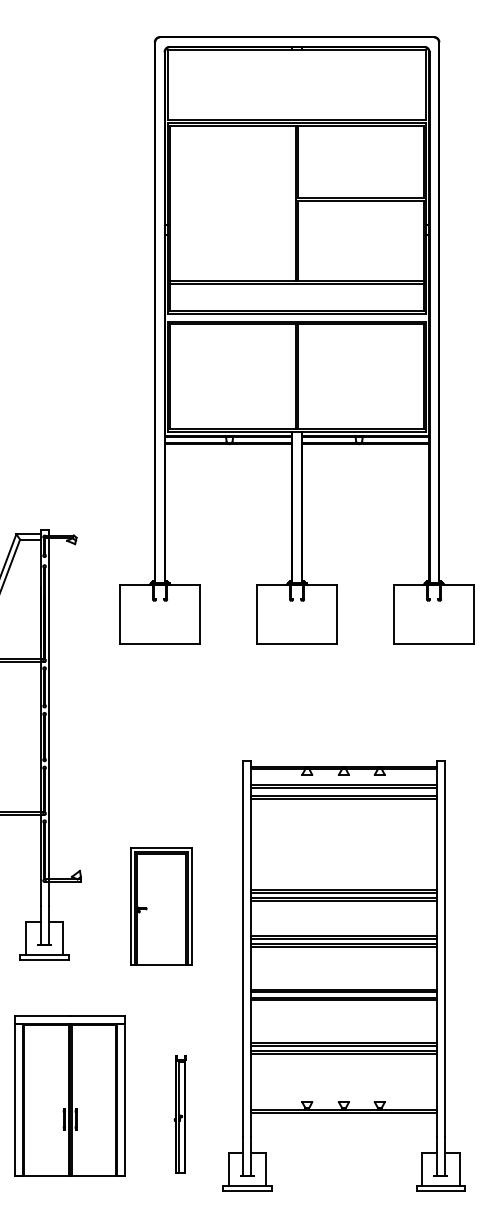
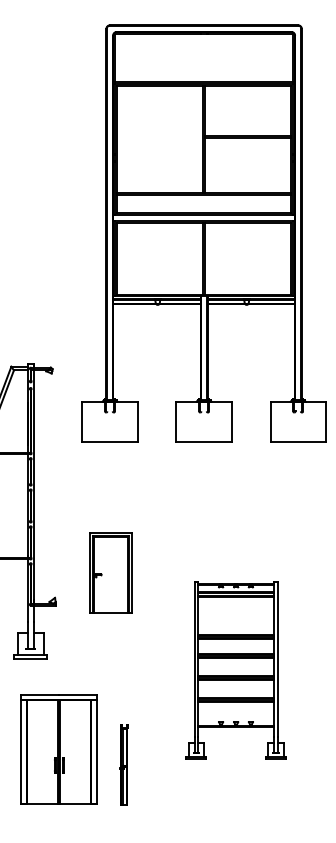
part: (160, 905) -> (110, 572), moved
part: (342, 976) -> (235, 670), size x0.6
part: (69, 1096) -> (58, 749), moved

